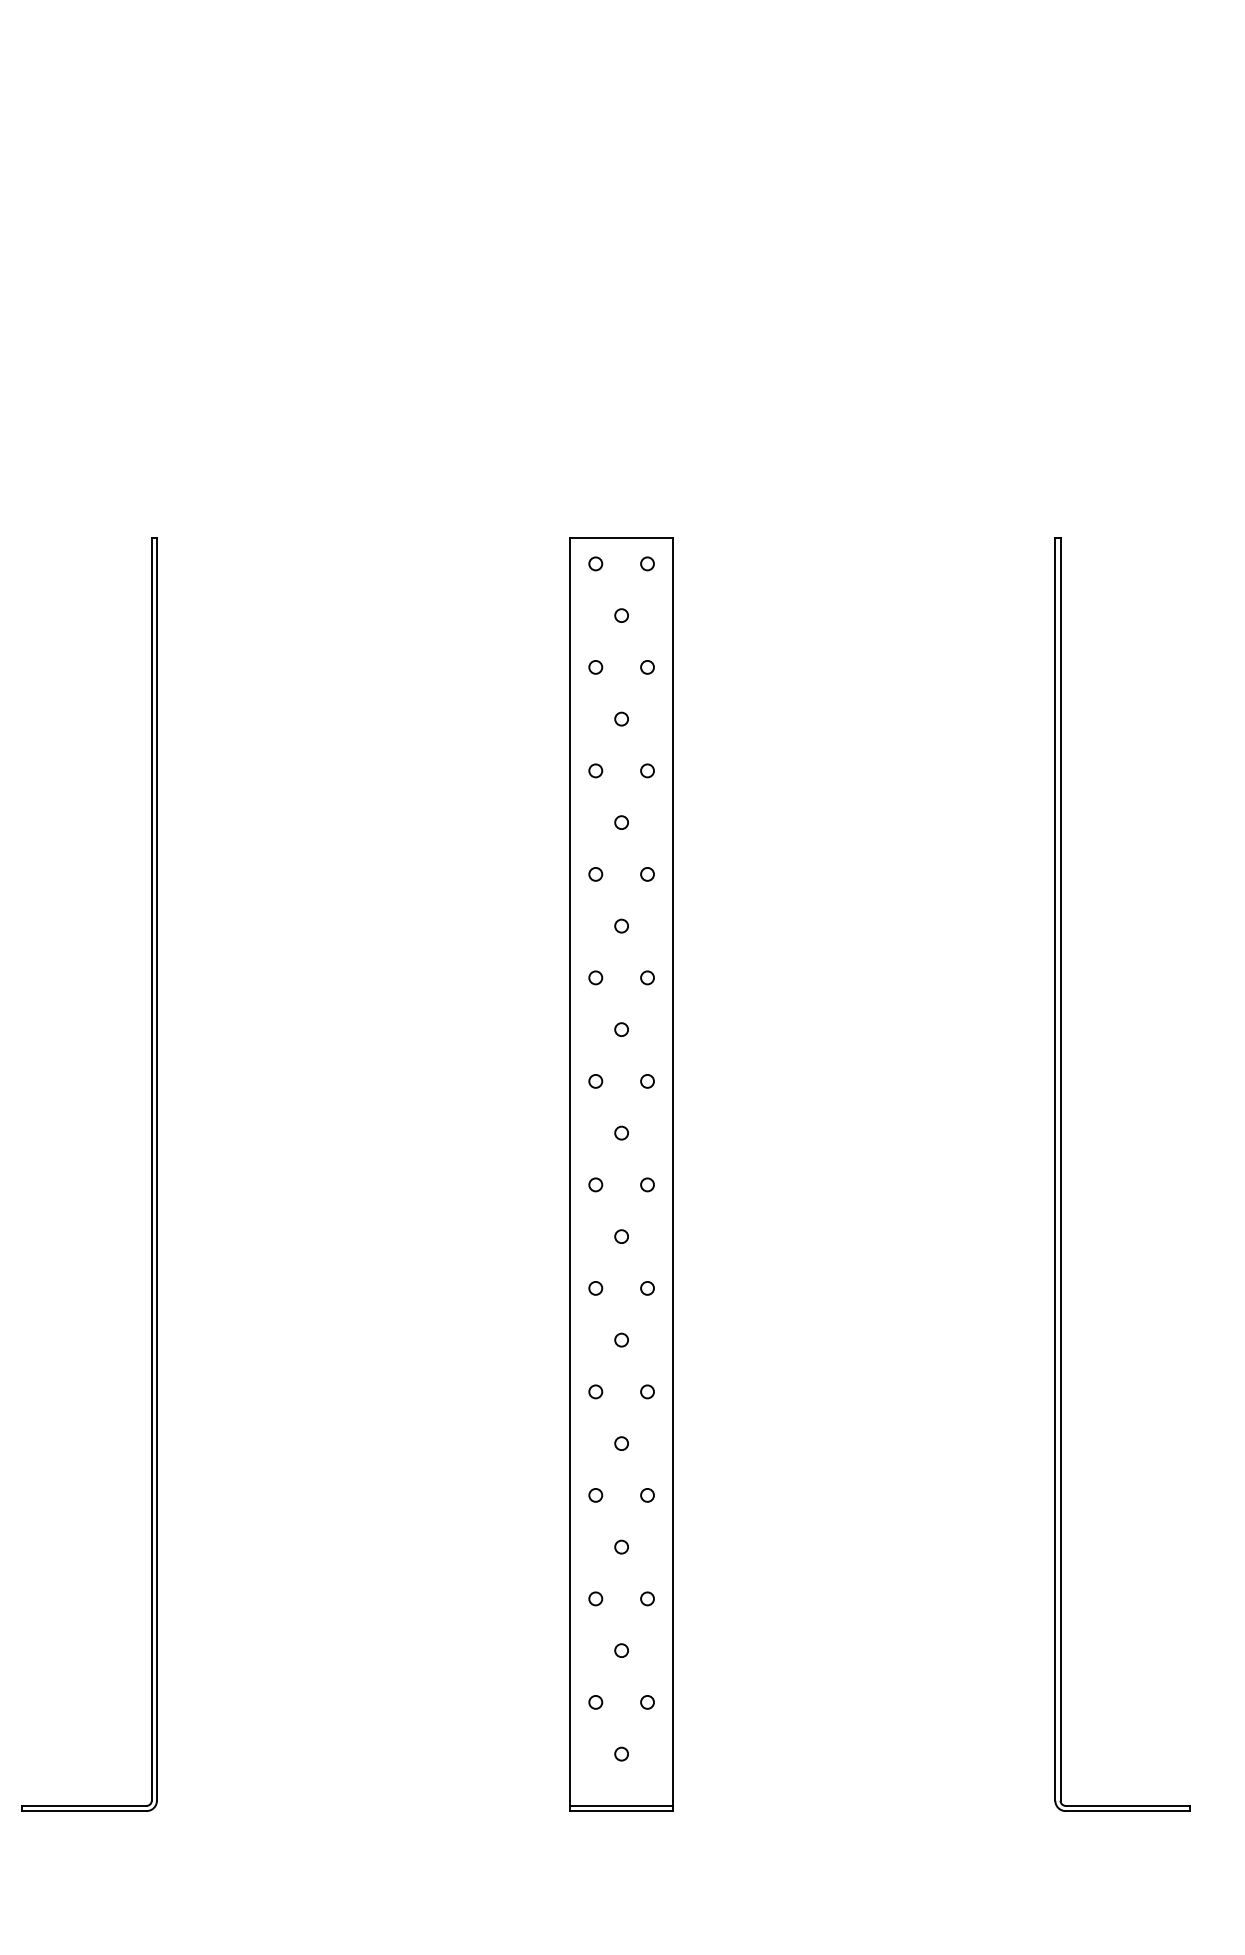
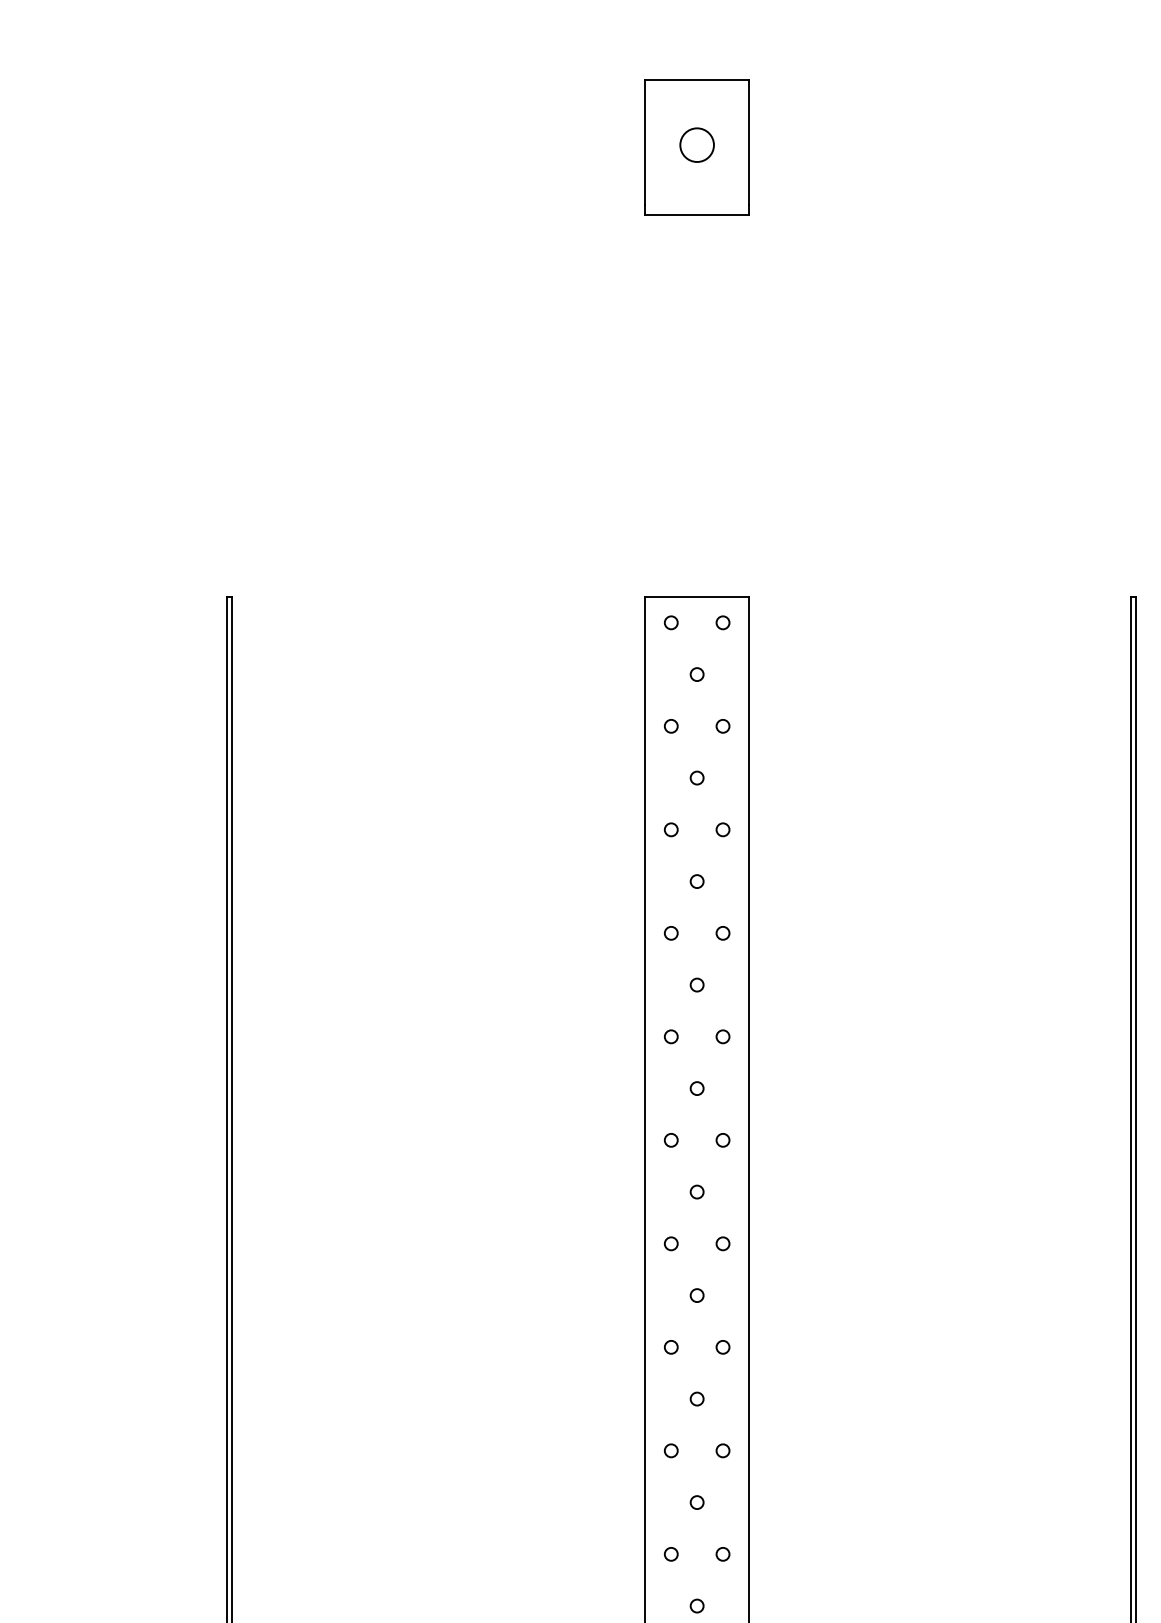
part: (621, 88) -> (696, 147), added

